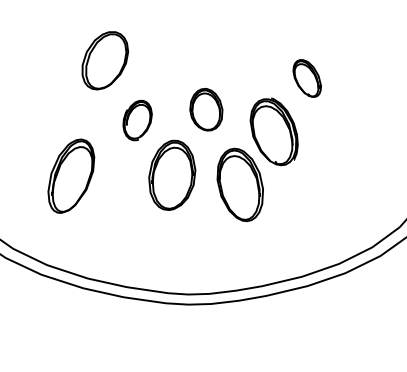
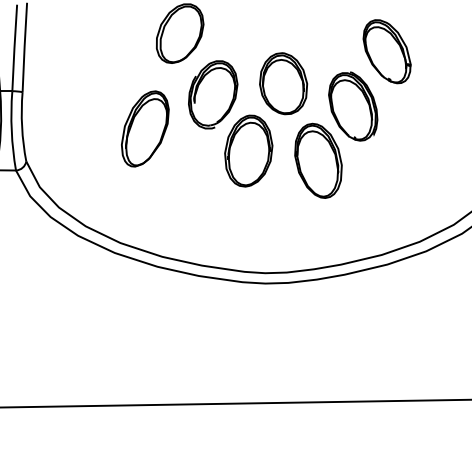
part: (306, 78) -> (386, 51), size x1.67
part: (206, 109) -> (283, 83), size x1.43
part: (137, 120) -> (213, 94), size x1.67
part: (71, 175) -> (145, 128), moved

